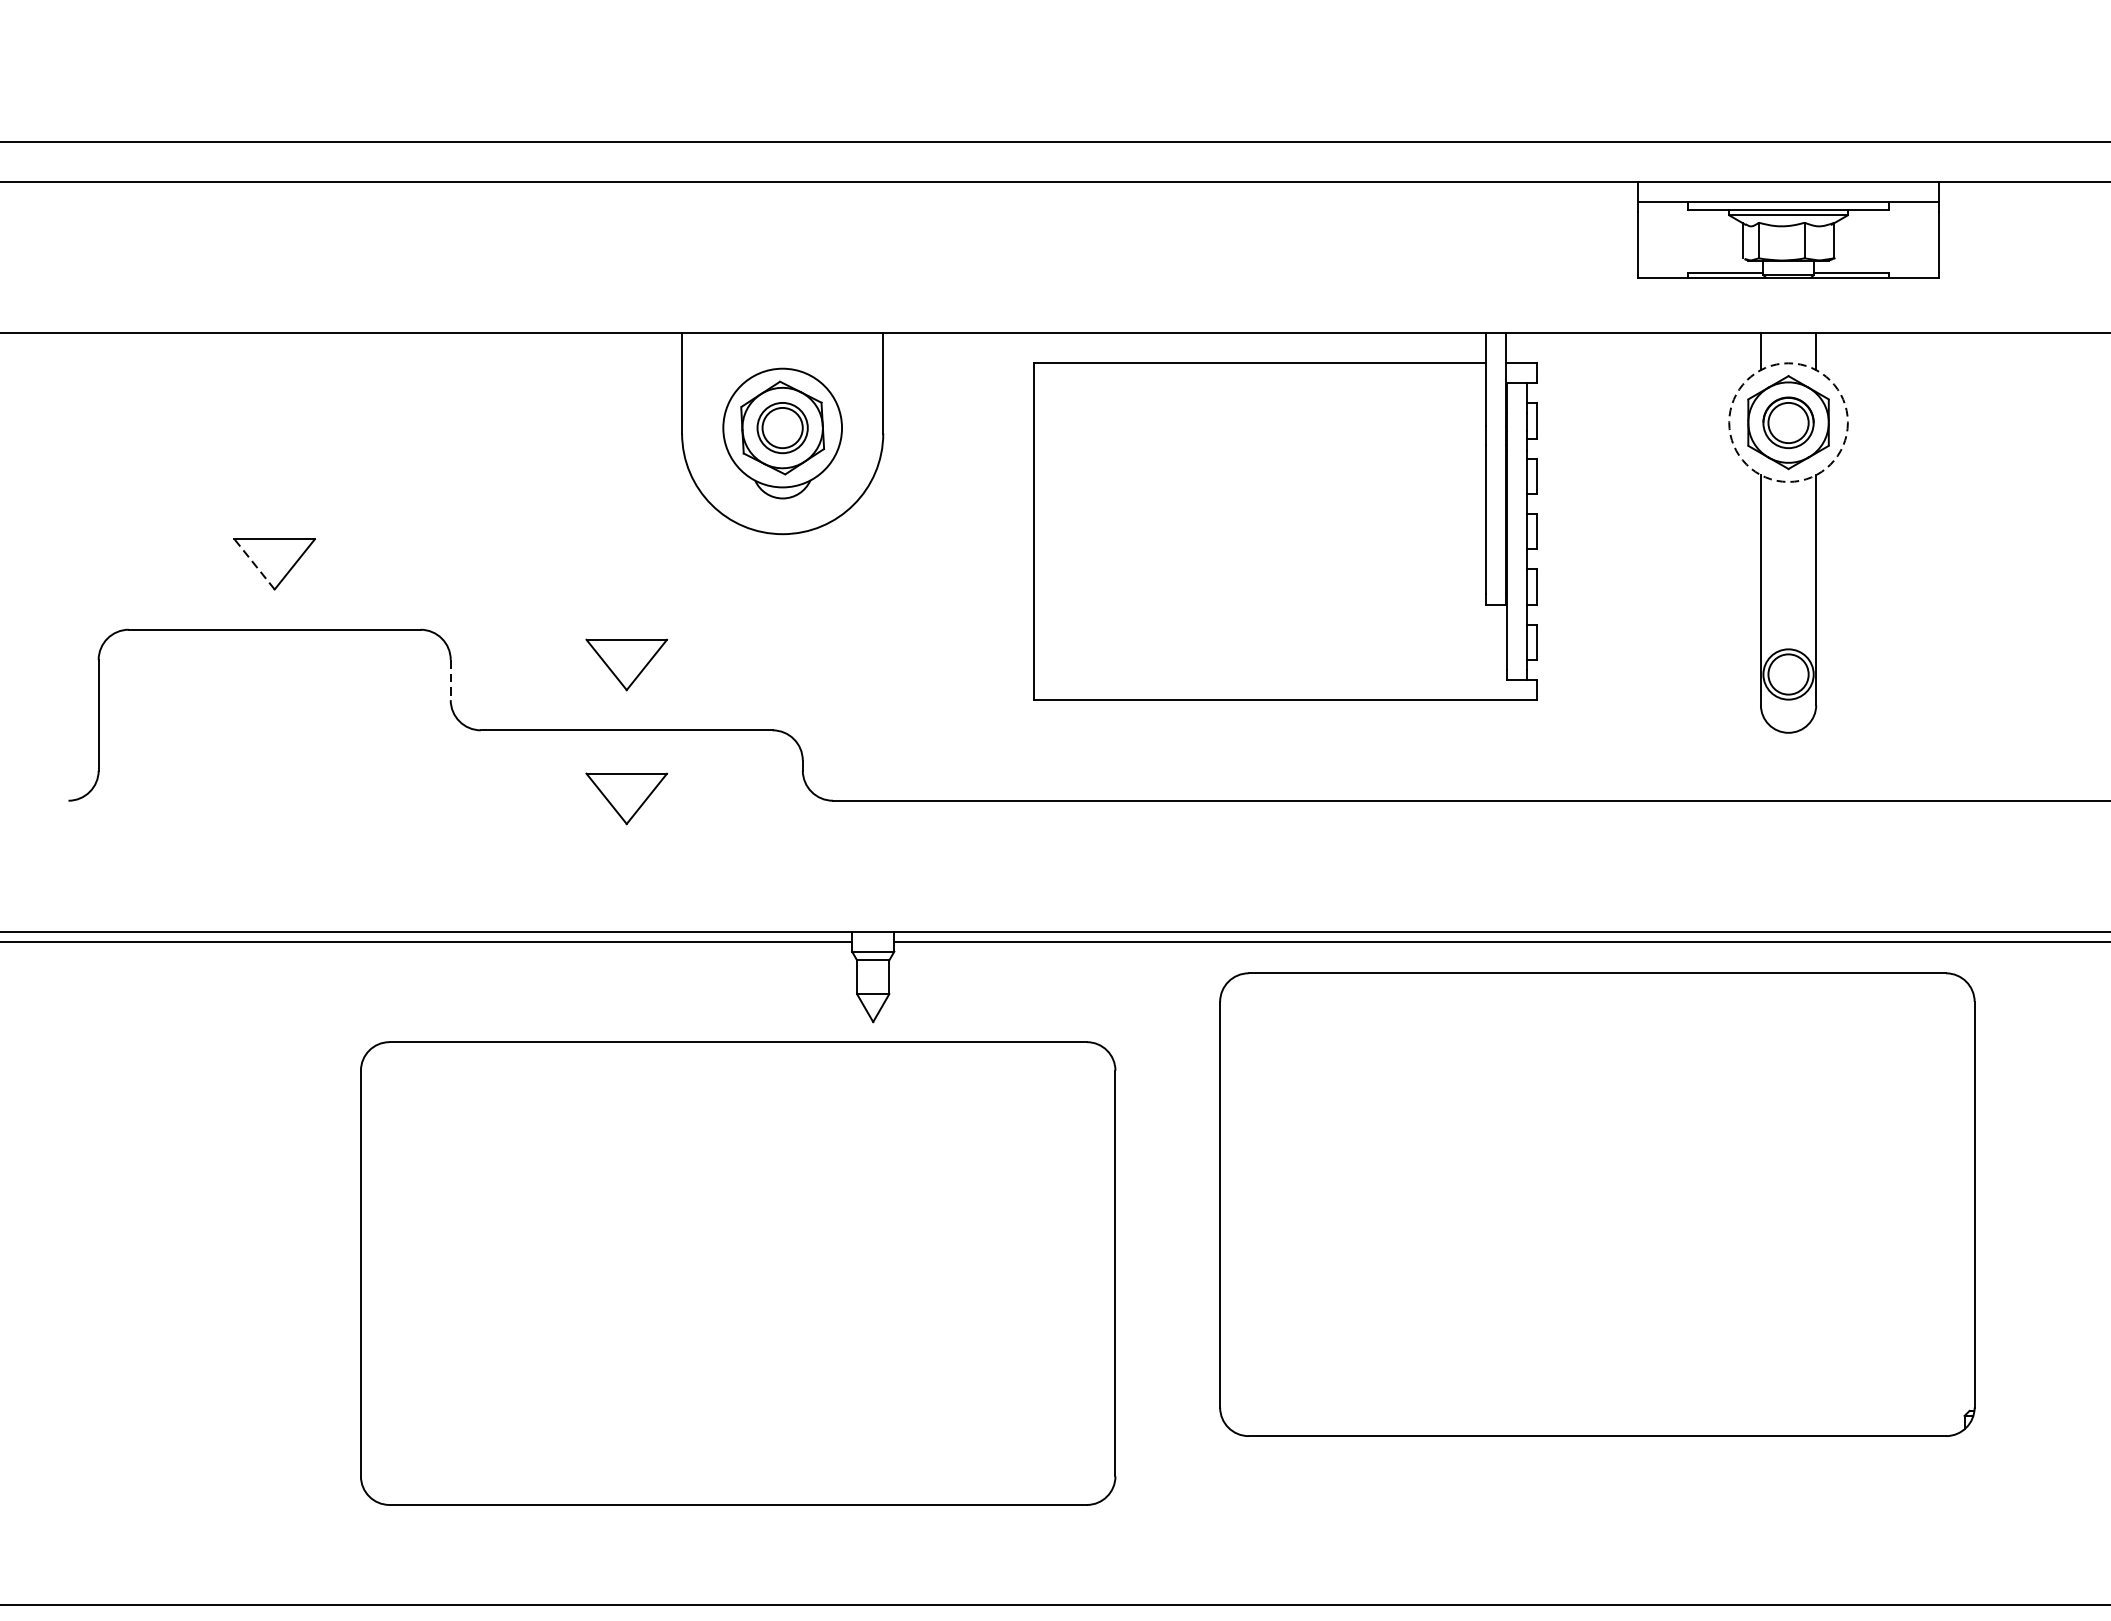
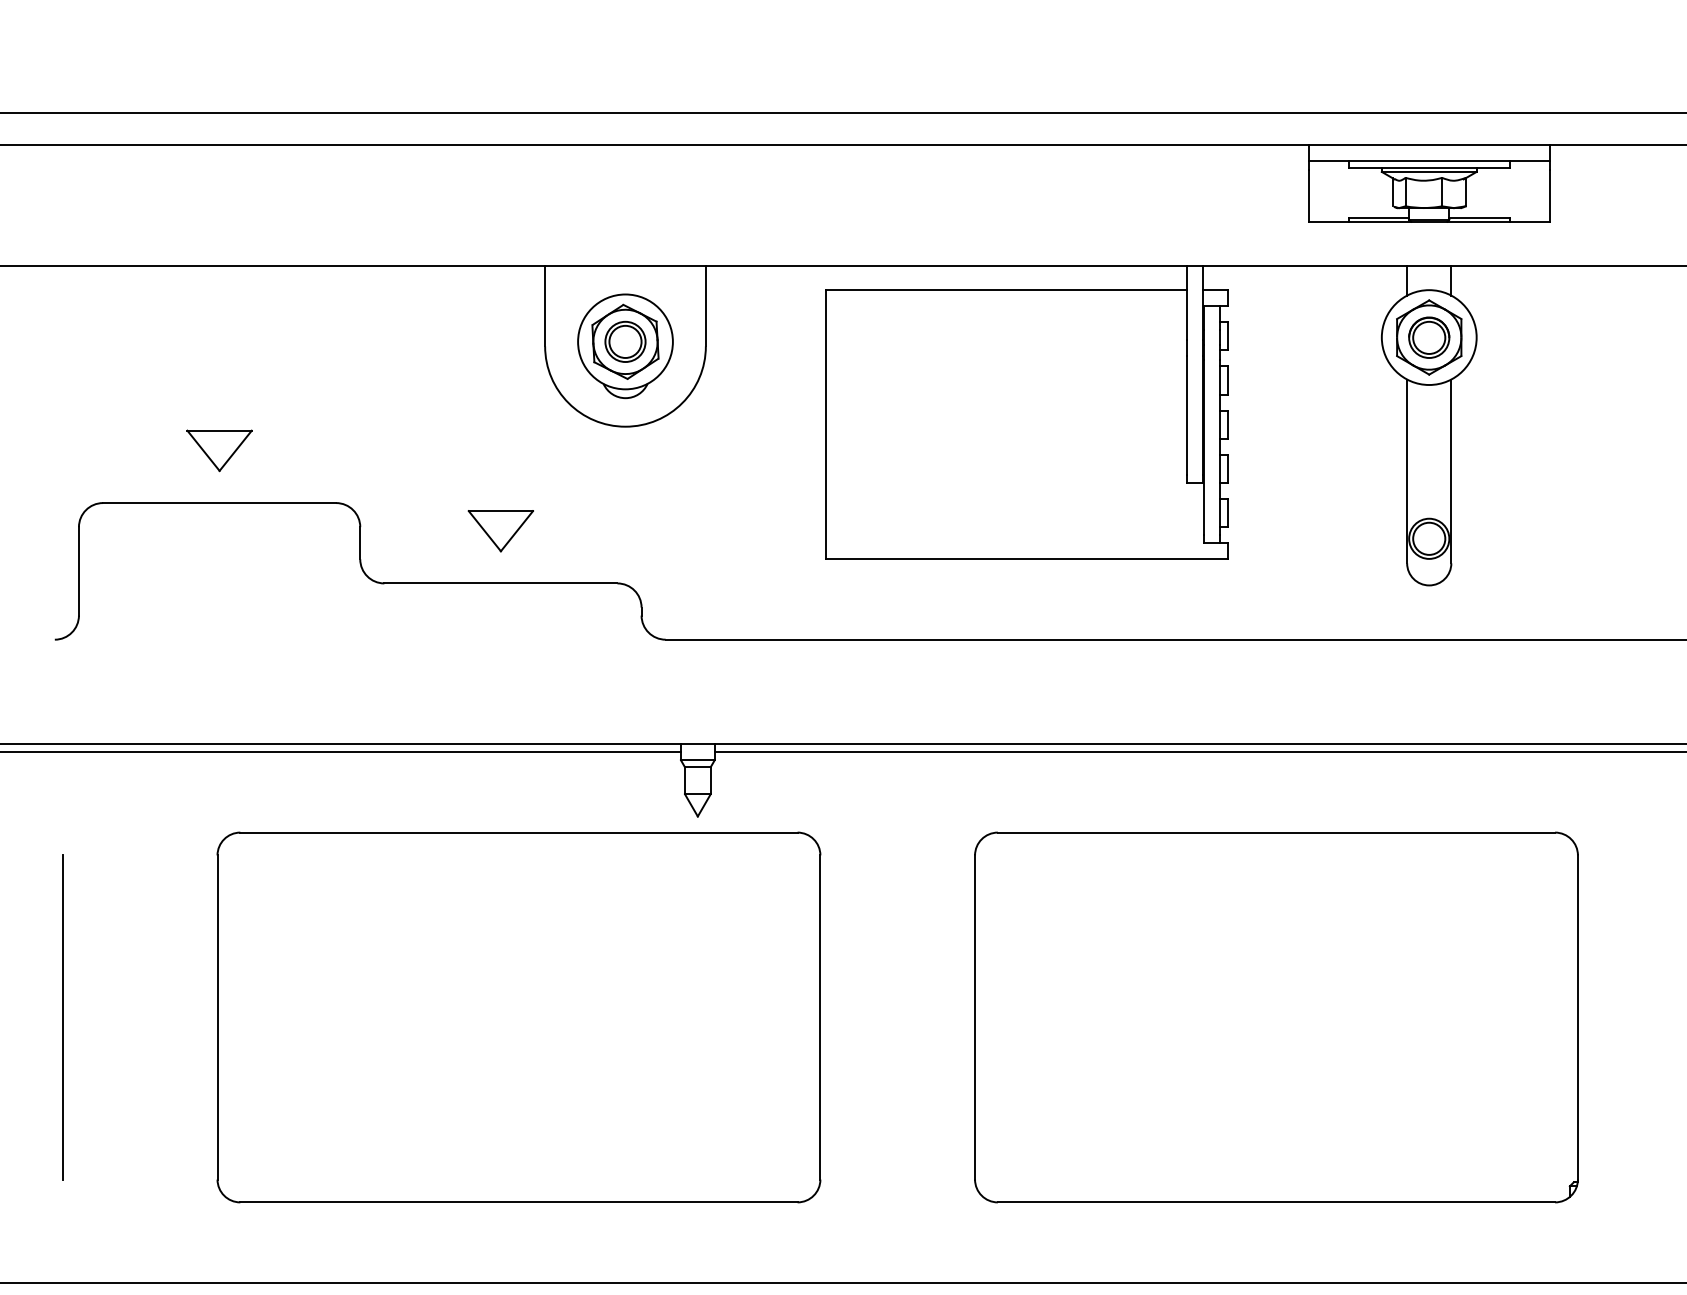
circle: (1787, 422) -> (1428, 337), dashed -> solid
line: (254, 563) -> (203, 450), dashed -> solid
line: (451, 680) -> (360, 543), dashed -> solid
part: (626, 799) -> (500, 638), removed
part: (1597, 1204) -> (1276, 1017), moved
line: (78, 1273) -> (62, 1017), added
part: (737, 1273) -> (518, 1017), moved

